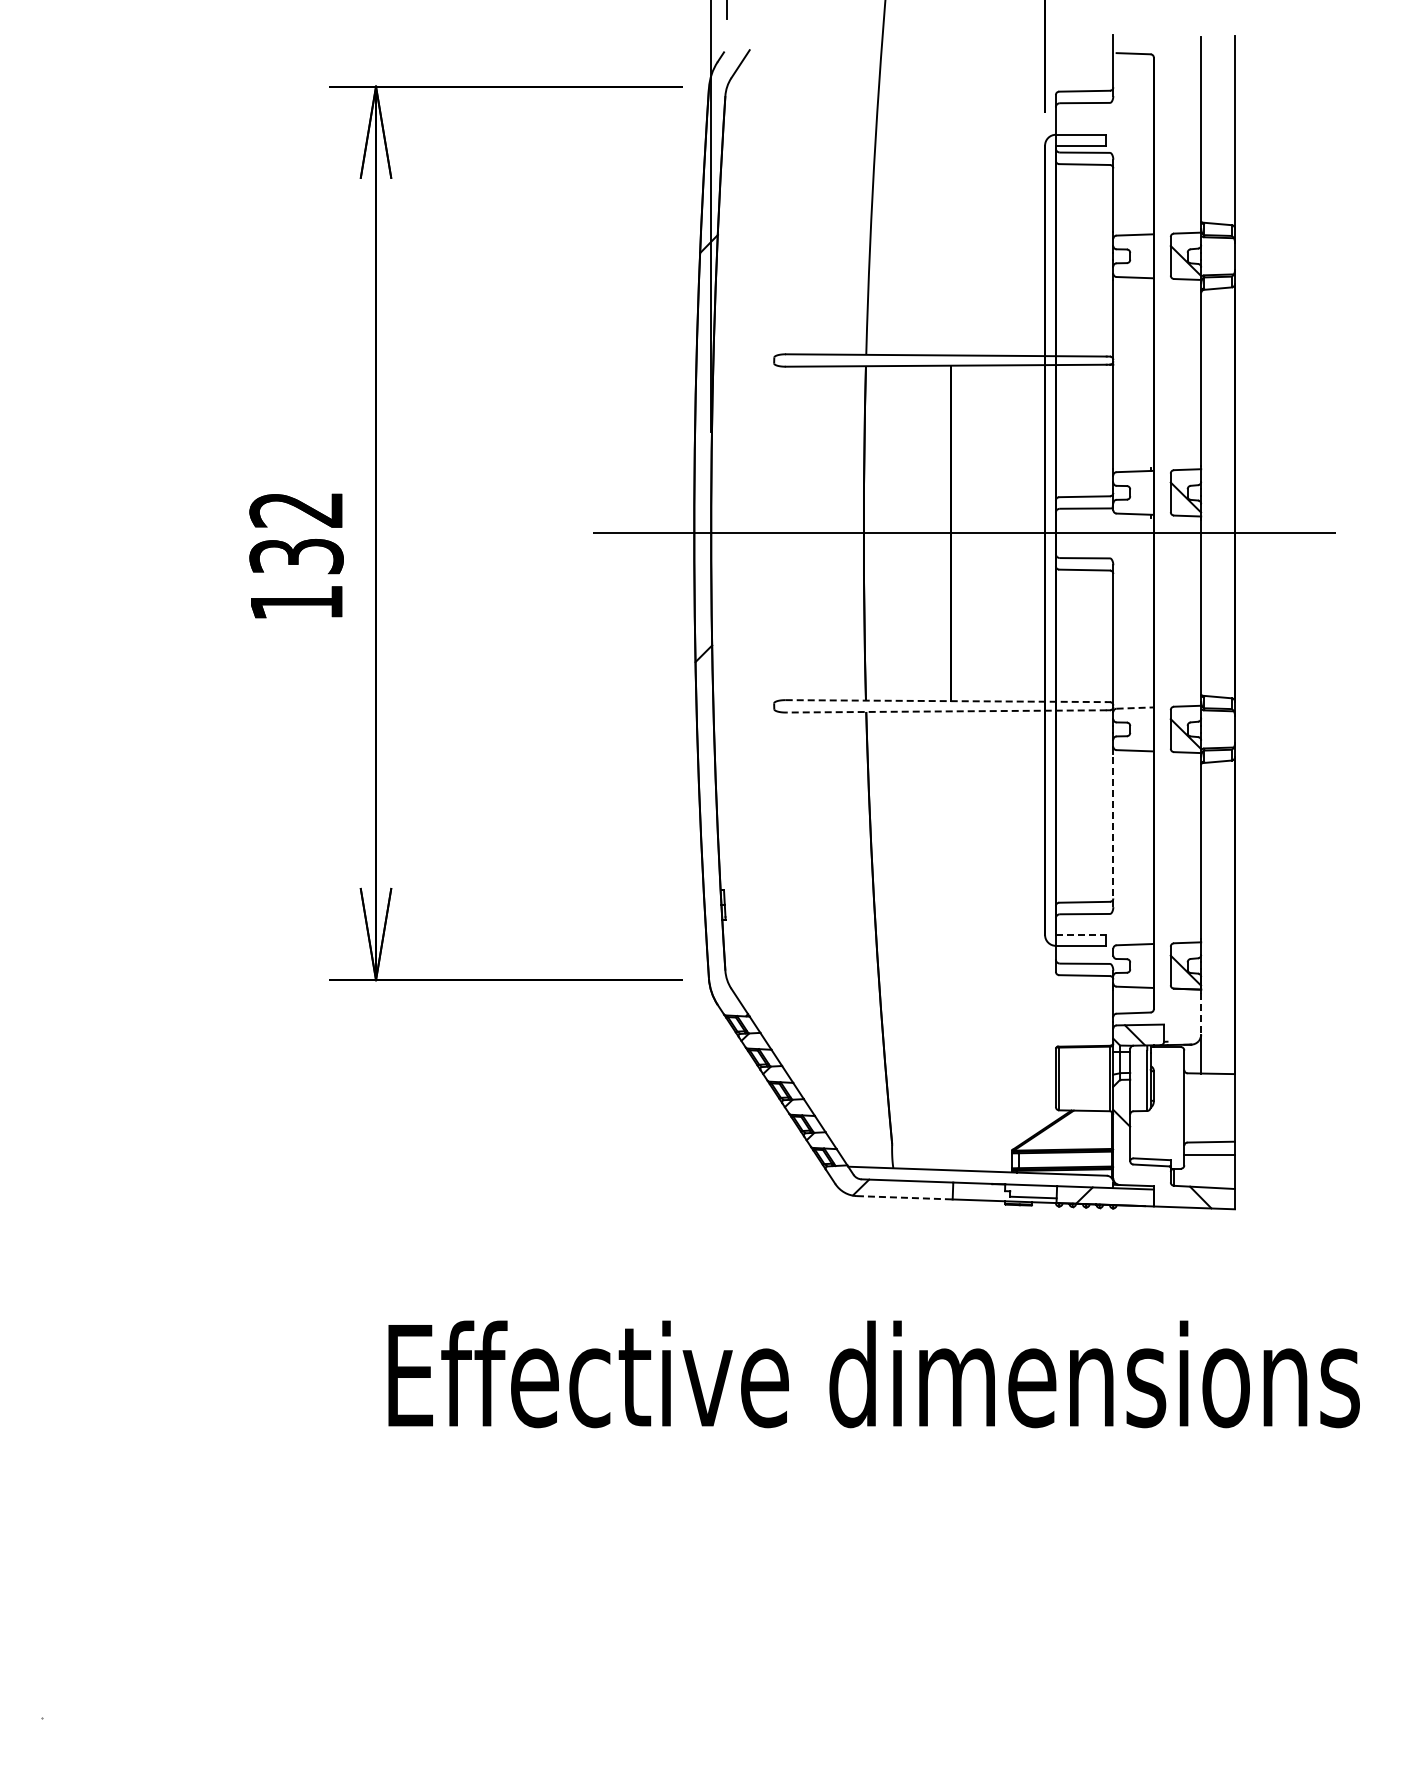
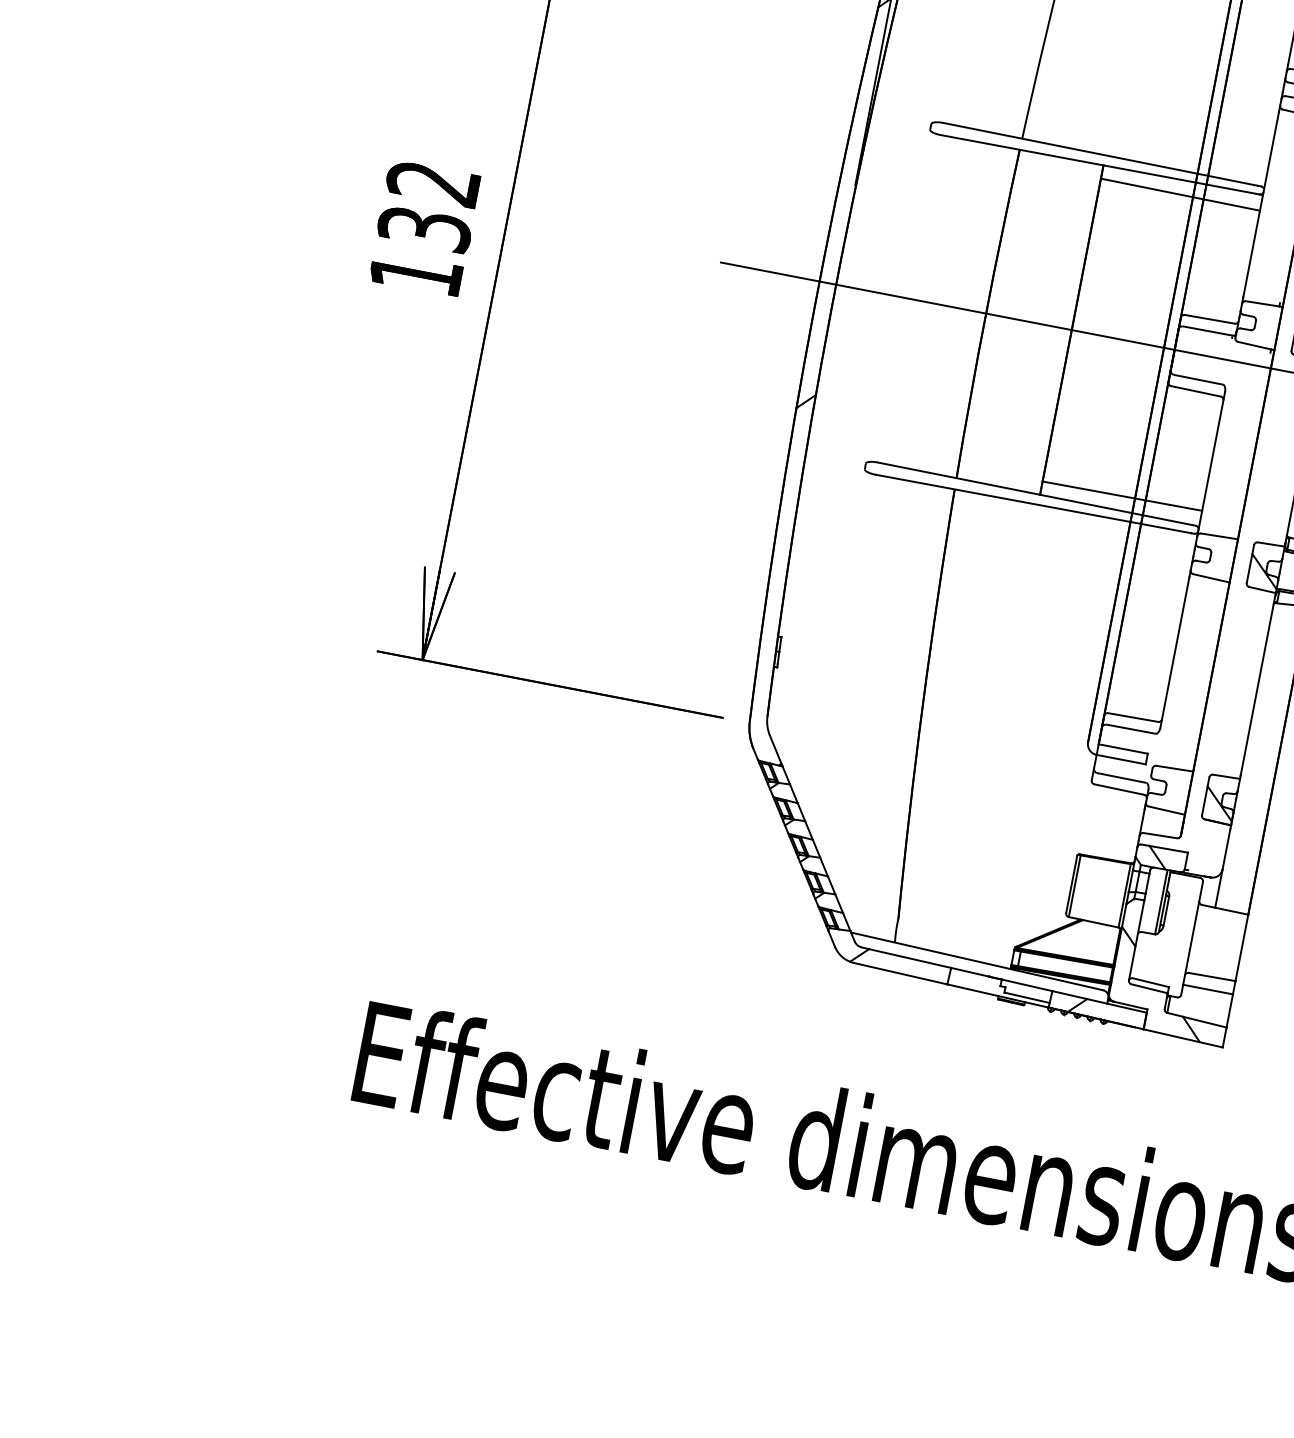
line: (1032, 379) -> (1180, 194), added
line: (1032, 686) -> (1122, 495), added
line: (946, 701) -> (1035, 494), dashed -> solid
line: (1135, 708) -> (1219, 536), dashed -> solid
line: (945, 711) -> (1032, 503), dashed -> solid
line: (1113, 830) -> (1175, 652), dashed -> solid
line: (1081, 935) -> (1123, 749), dashed -> solid
line: (1201, 1013) -> (1226, 848), dashed -> solid
line: (904, 1197) -> (900, 973), dashed -> solid

